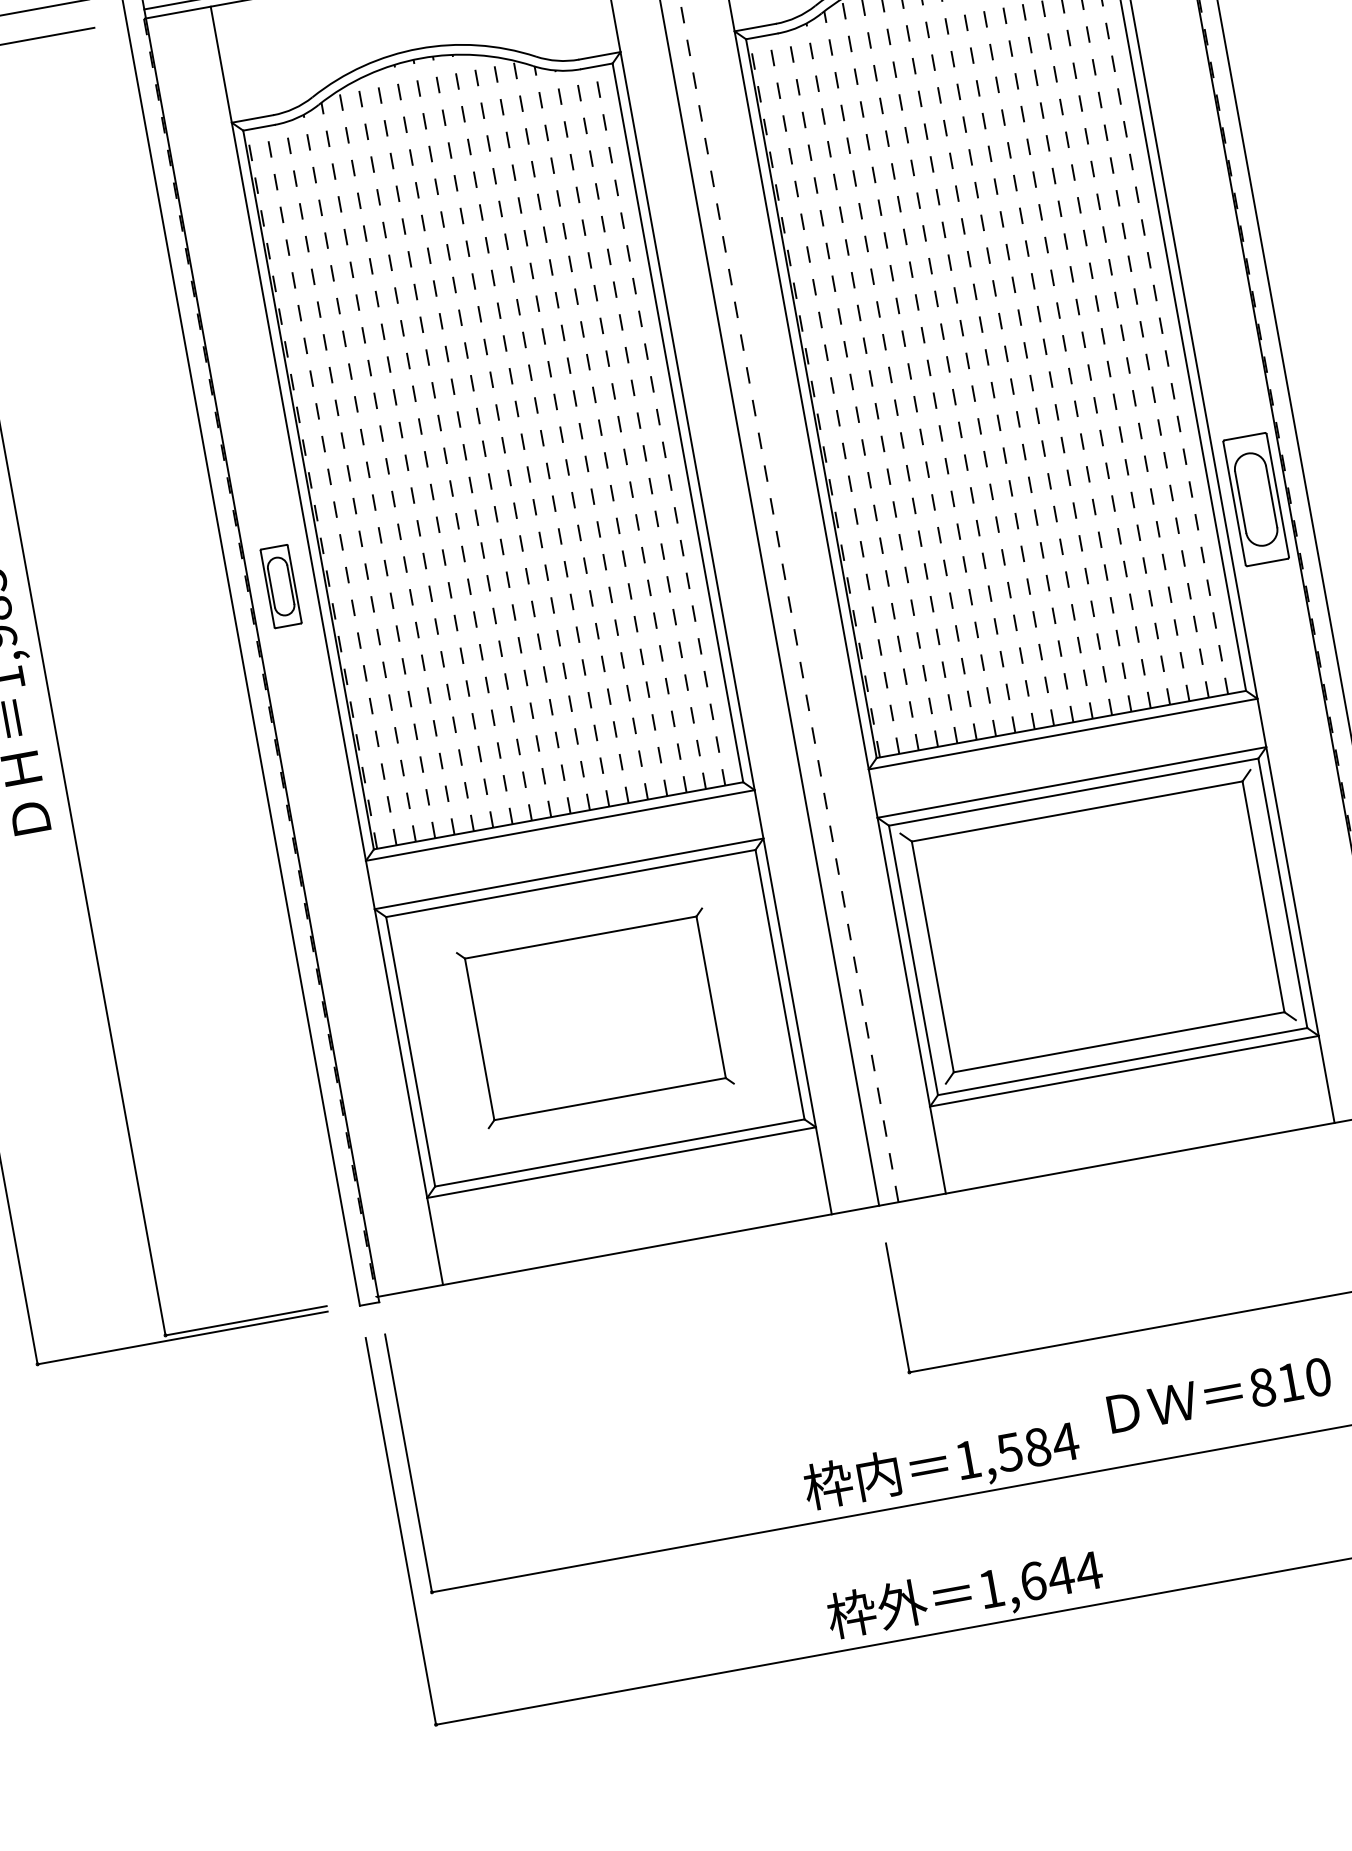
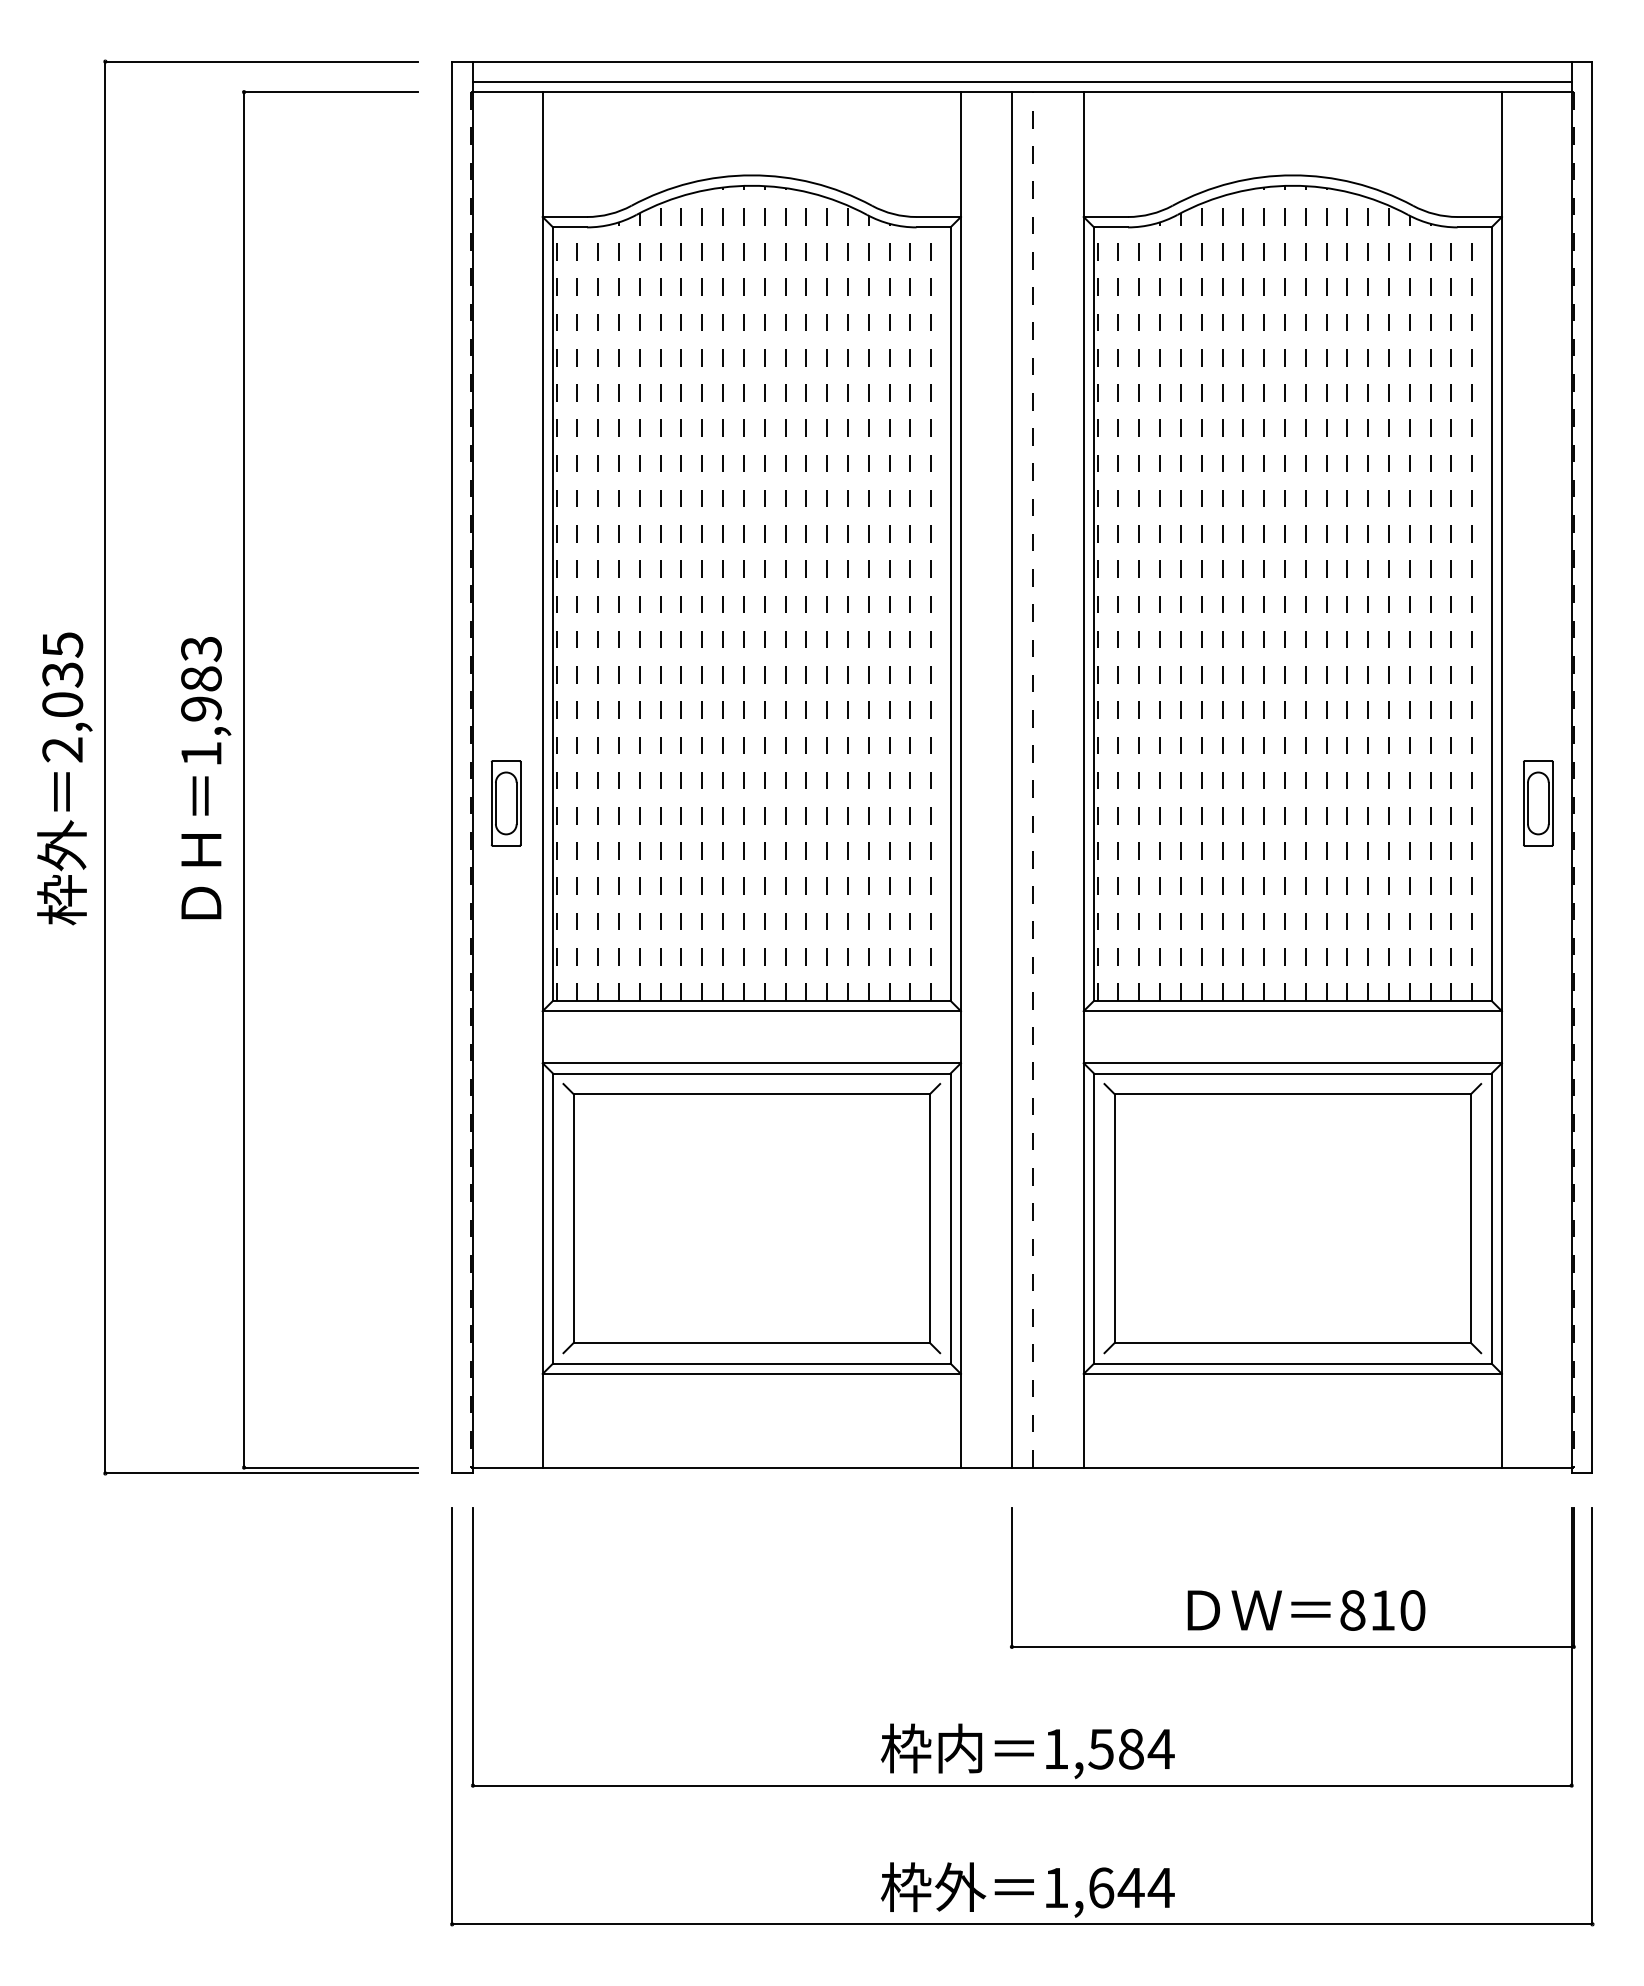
part: (1256, 499) -> (1538, 803), size x0.62
part: (280, 586) -> (505, 803), moved
part: (595, 1018) -> (751, 1218), size x1.43
text: (1219, 1395) -> (1306, 1610), moved

